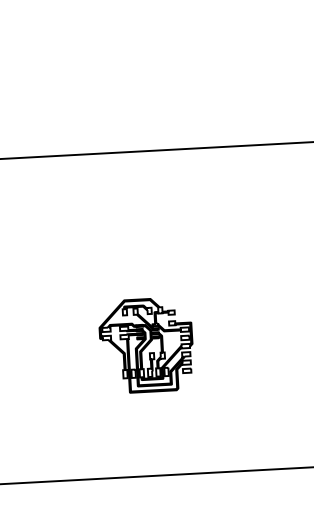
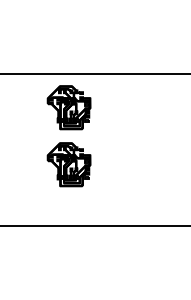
part: (138, 222) -> (68, 107), added

